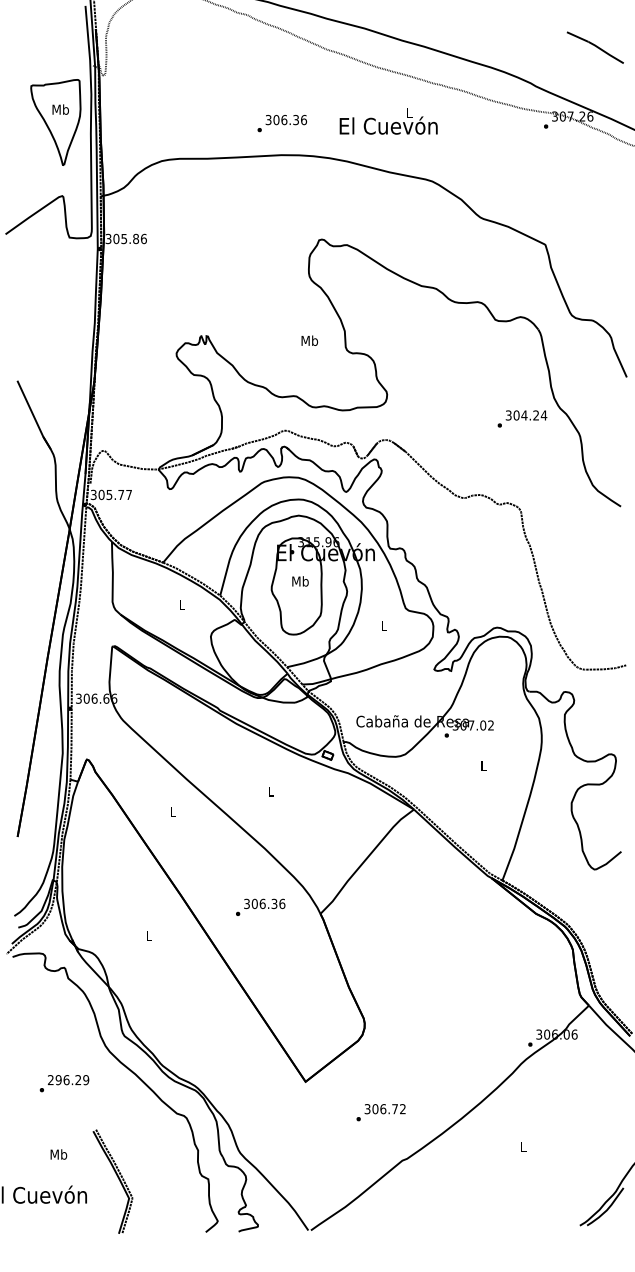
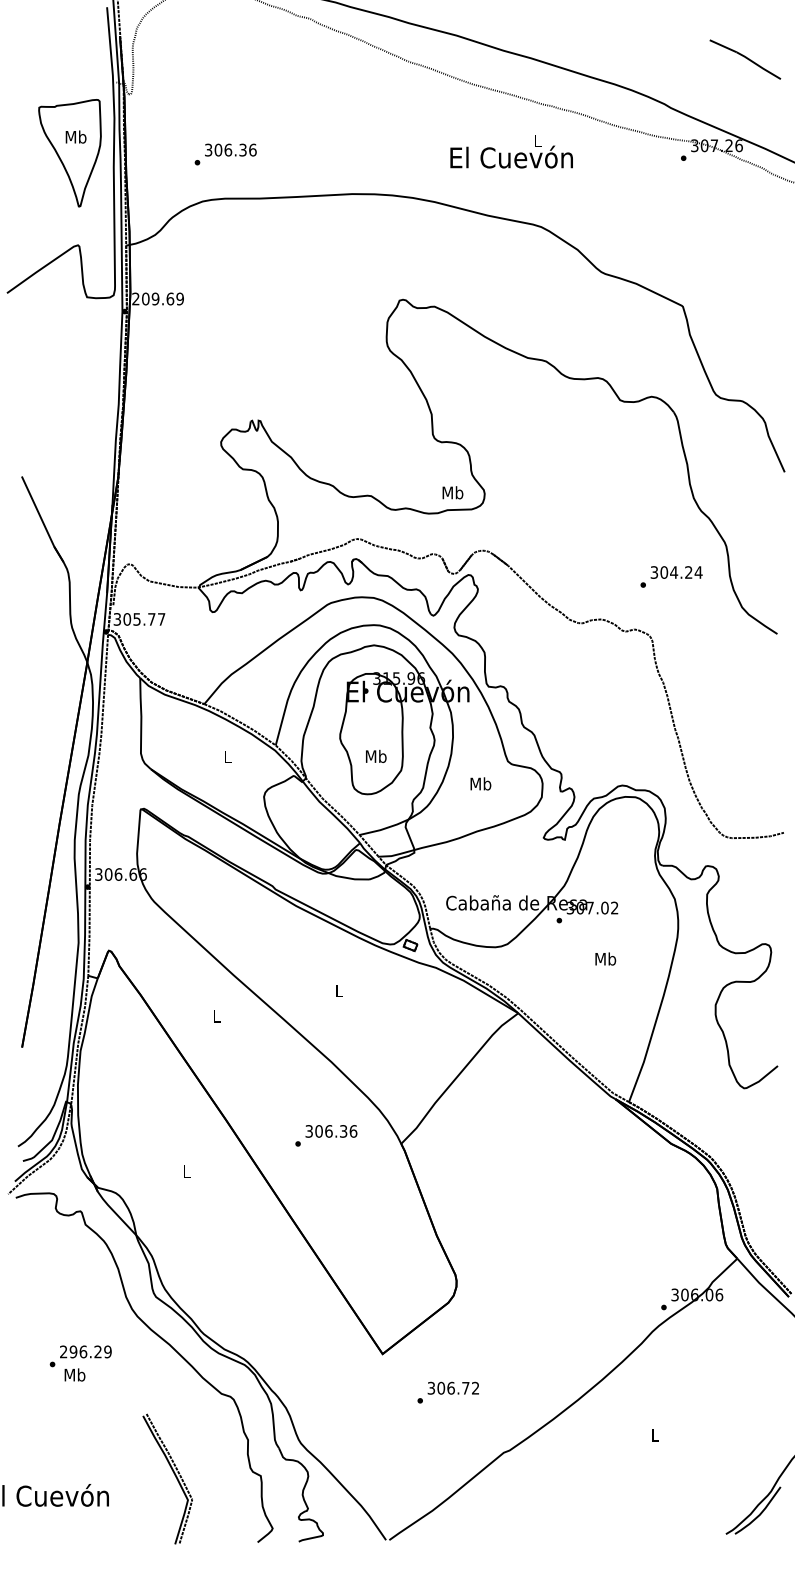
text: (388, 121) -> (511, 151), moved
text: (281, 123) -> (224, 154), moved
text: (125, 238) -> (157, 298), 305.86 -> 209.69
text: (309, 340) -> (452, 492), moved
text: (522, 418) -> (671, 576), moved
text: (300, 581) -> (376, 756), moved
text: (383, 626) -> (480, 784), L -> Mb
text: (483, 766) -> (605, 959), L -> Mb
text: (380, 1112) -> (447, 1392), moved
text: (58, 1154) -> (74, 1374), moved
part: (118, 1179) -> (174, 1476), moved

